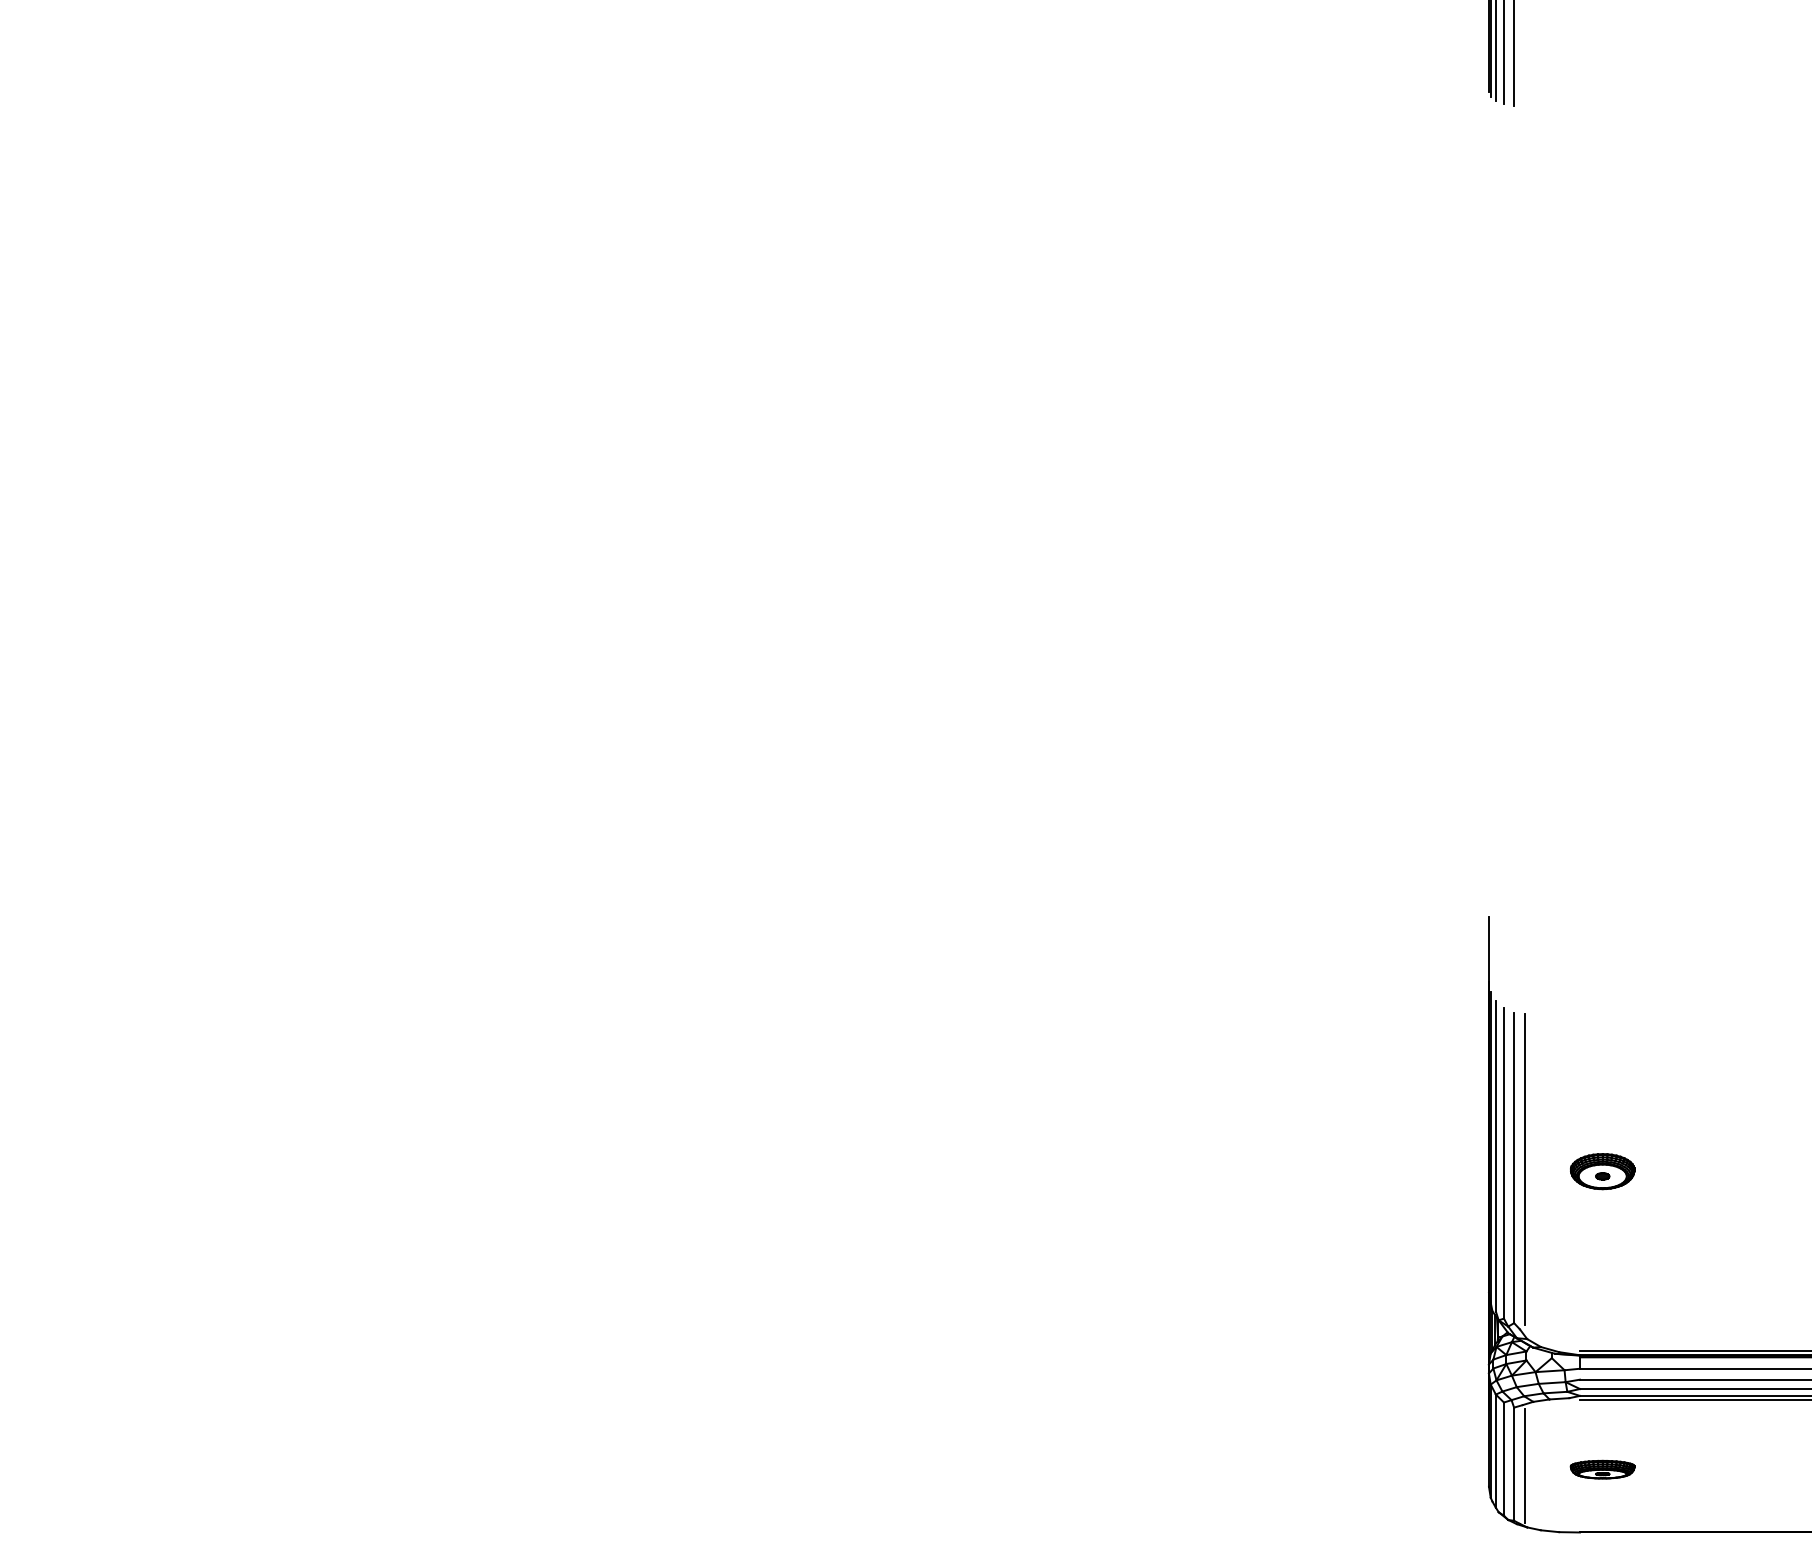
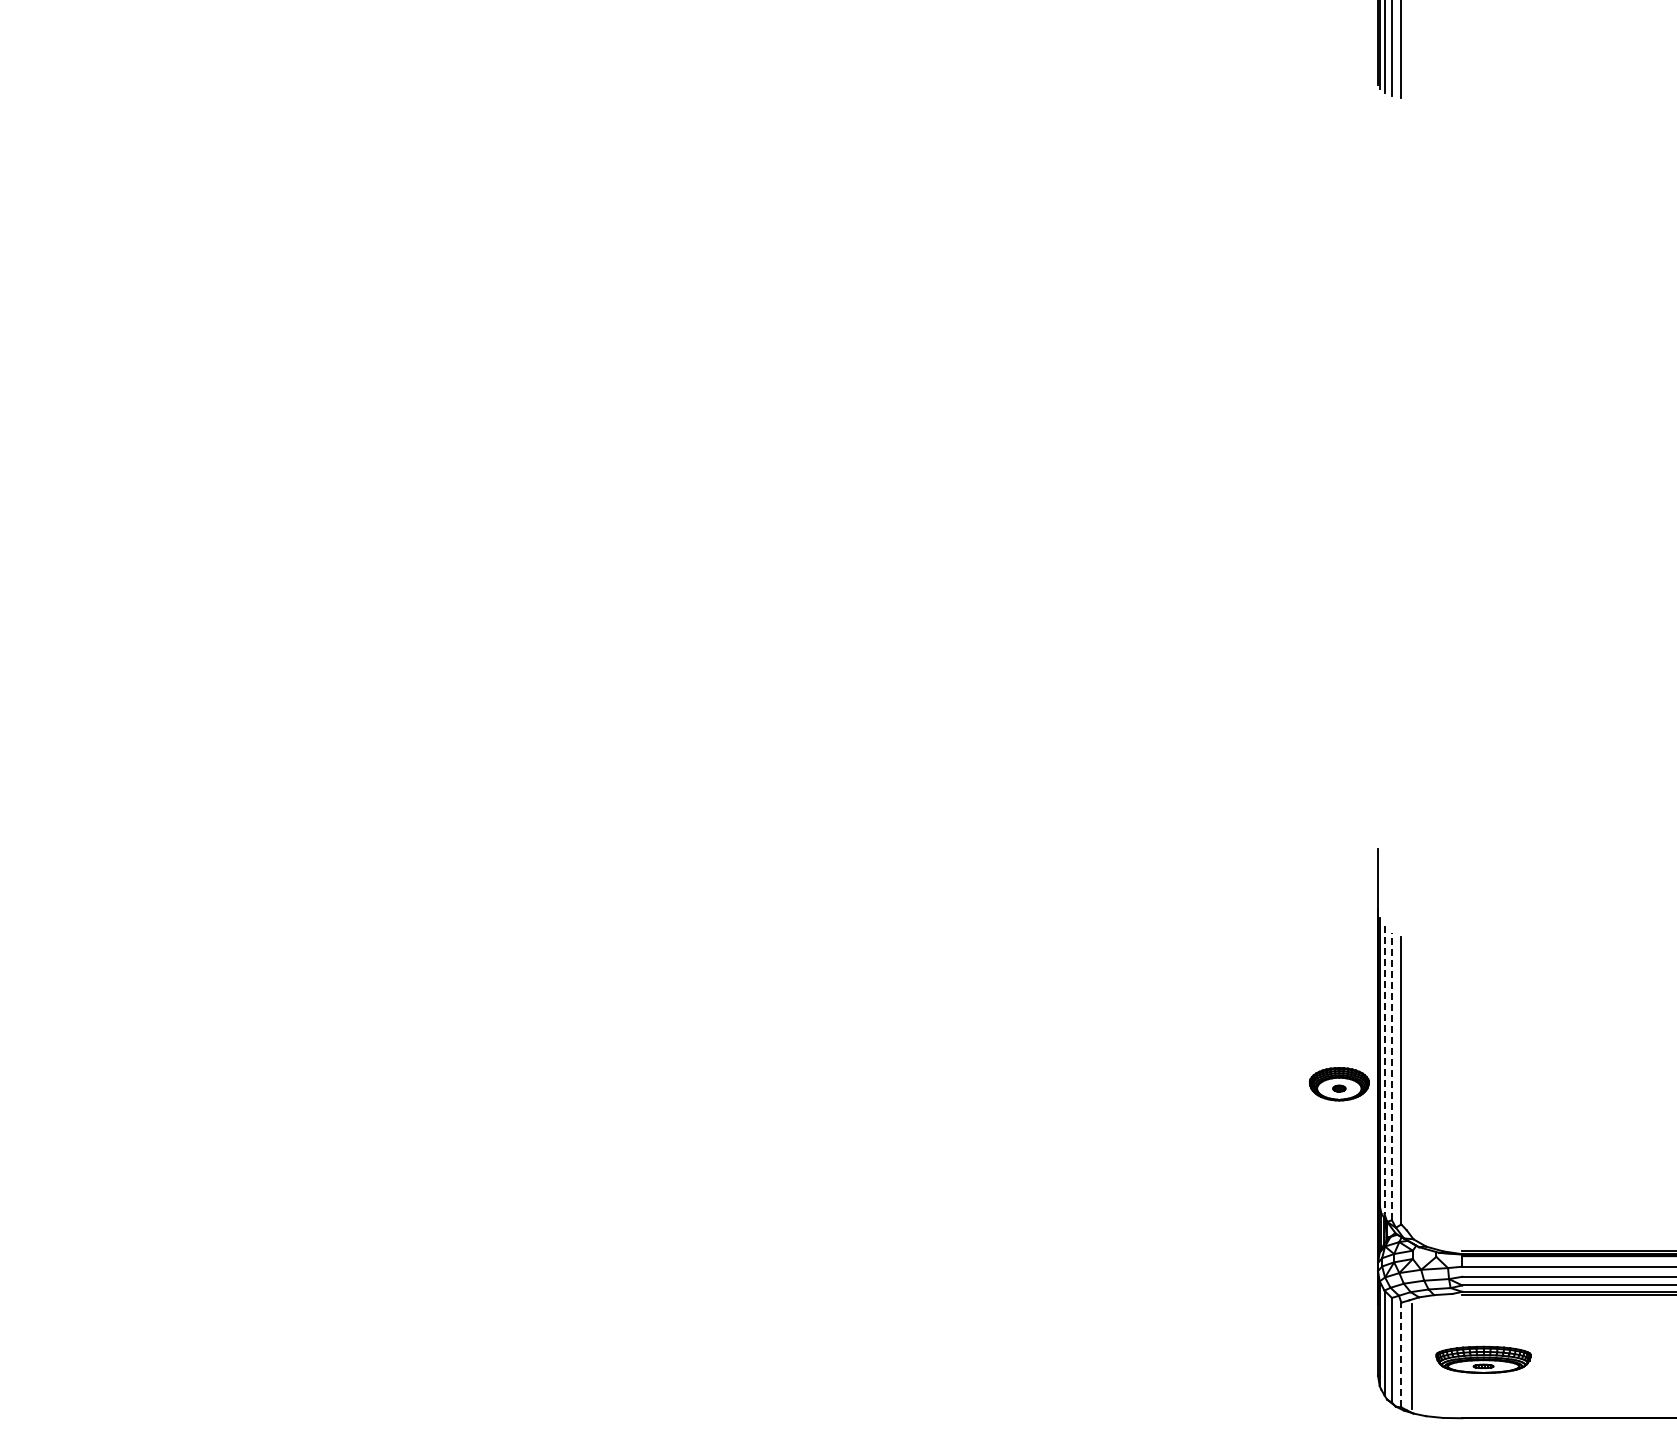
line: (1495, 1156) -> (1384, 1070), solid -> dashed
line: (1503, 1163) -> (1391, 1076), solid -> dashed
line: (1525, 1168) -> (1411, 1081), removed
part: (1601, 1171) -> (1338, 1084), moved
line: (1514, 1463) -> (1401, 1354), solid -> dashed
part: (1601, 1470) -> (1482, 1360), size x1.6

